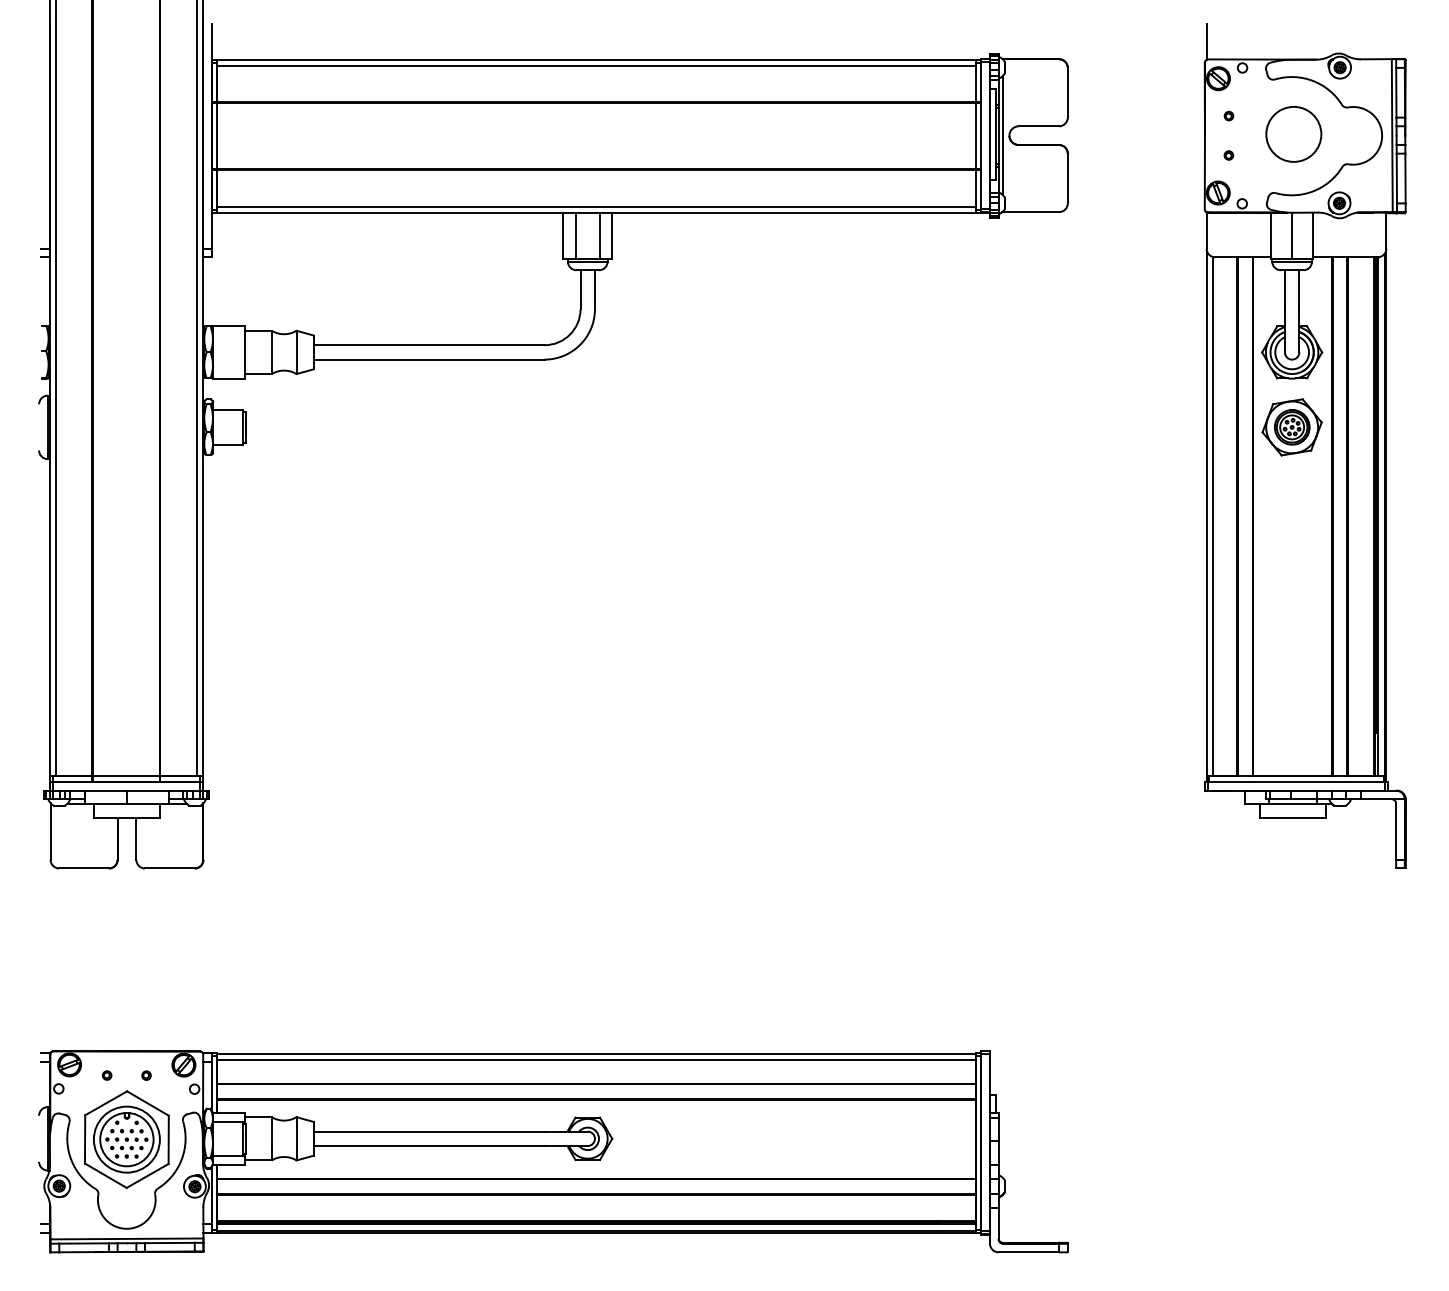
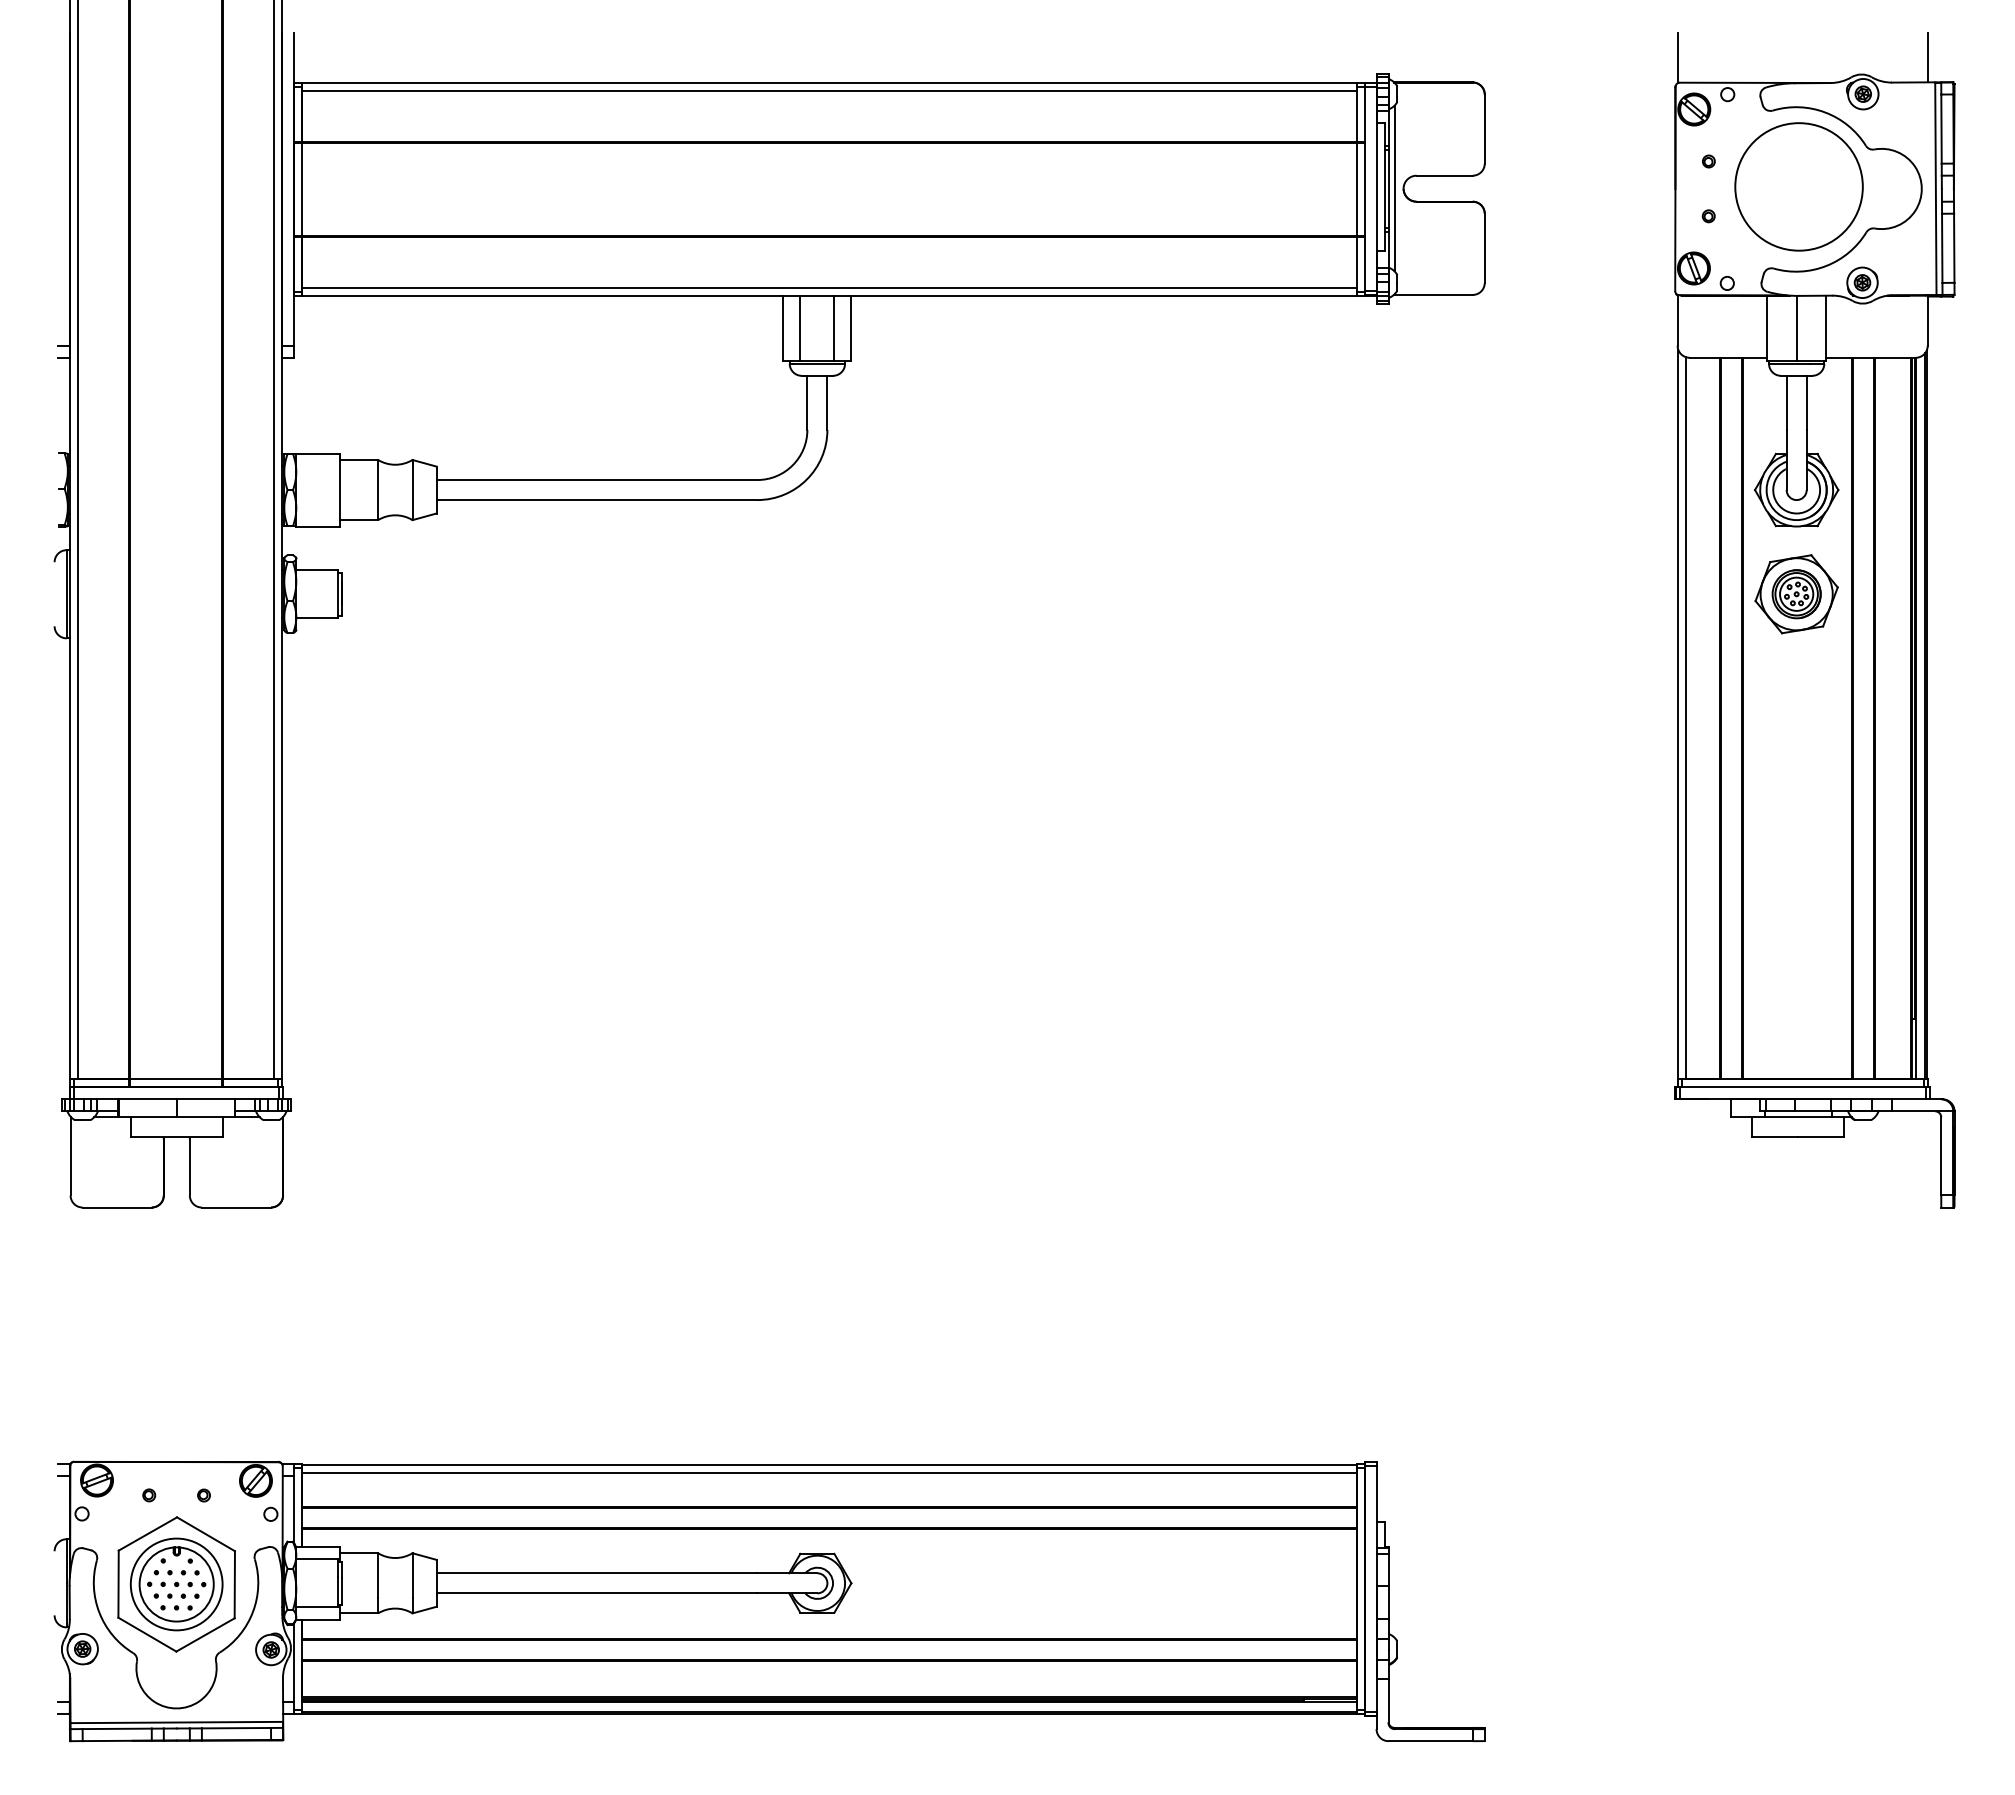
line: (1386, 41) -> (1927, 57), added
circle: (1293, 134) -> (1798, 186), size x1.67

